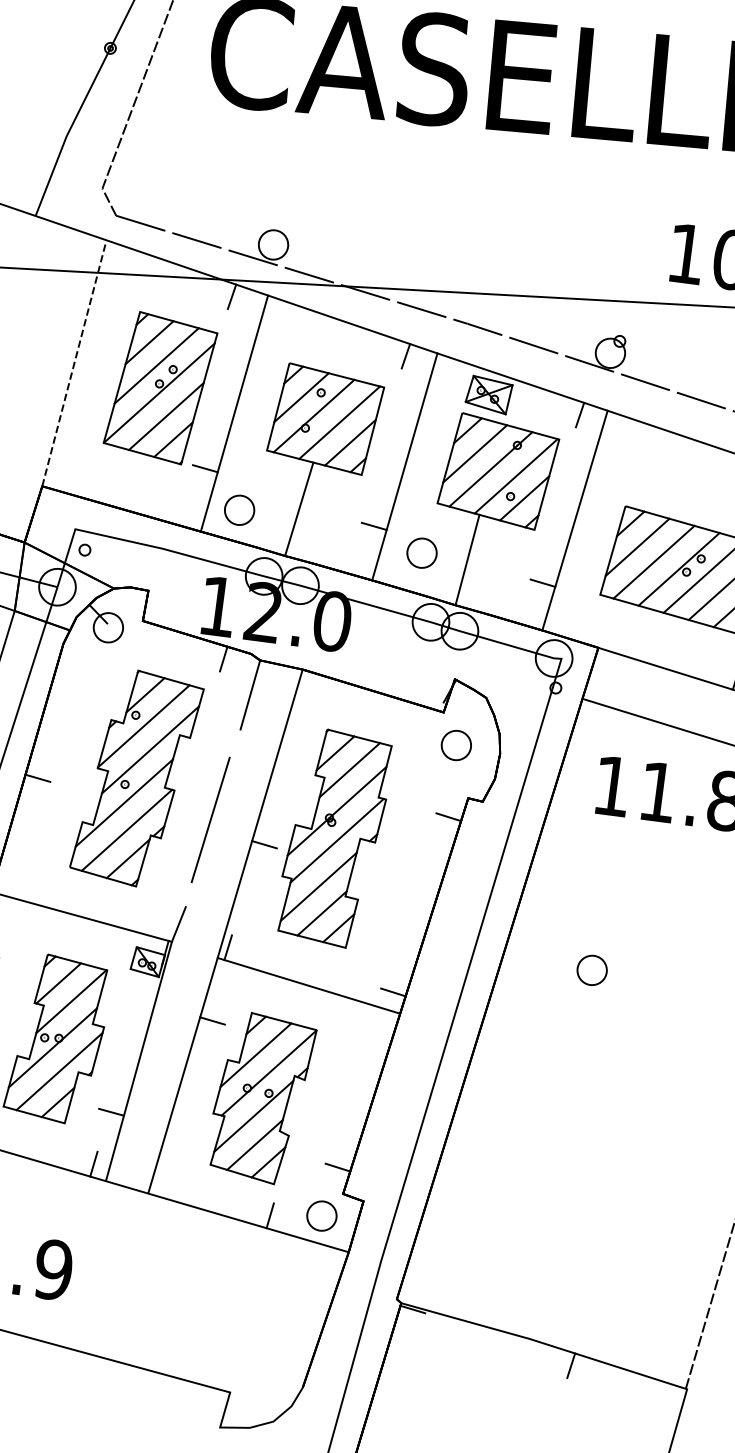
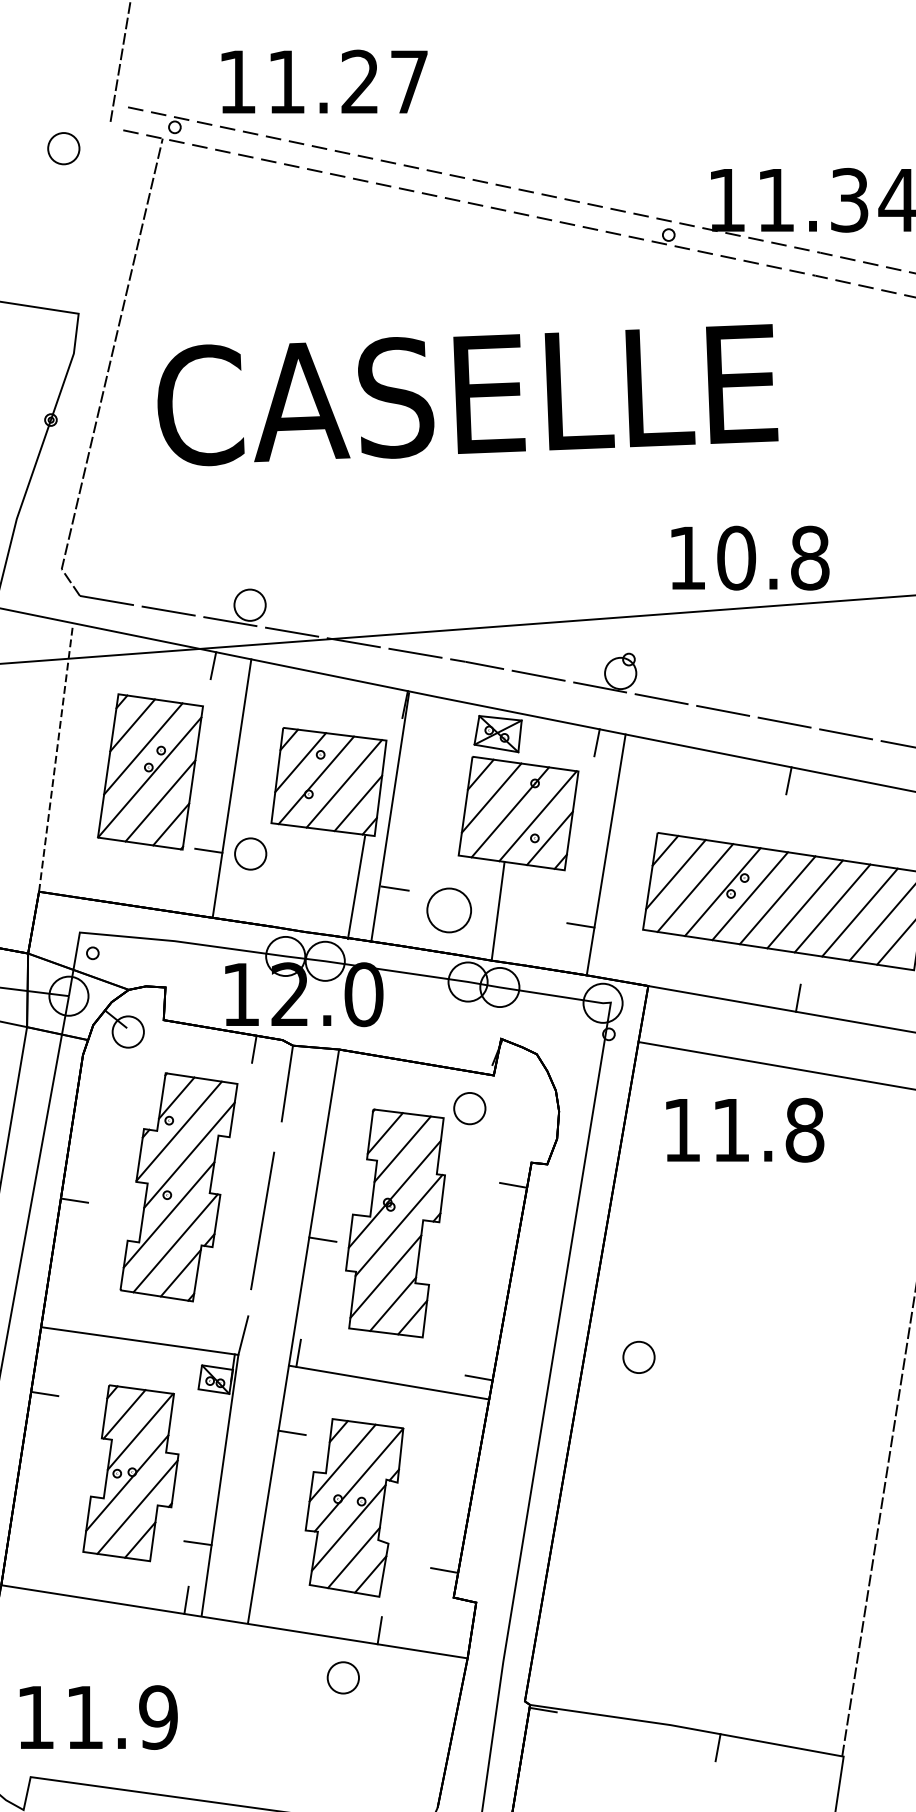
line: (405, 466) -> (390, 817), moved
part: (239, 509) -> (250, 853), moved
line: (299, 509) -> (356, 887), moved
part: (421, 552) -> (448, 909), size x1.4
part: (456, 745) -> (469, 1108), moved
part: (591, 969) -> (638, 1356), moved
part: (321, 1215) -> (342, 1677), moved

